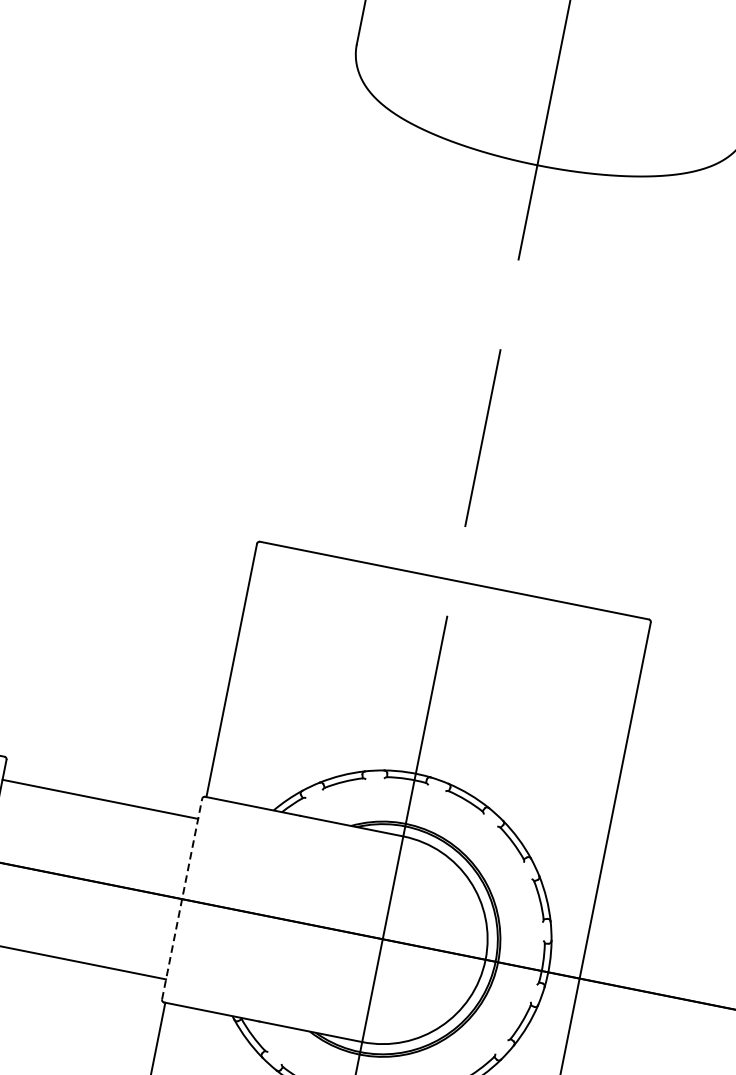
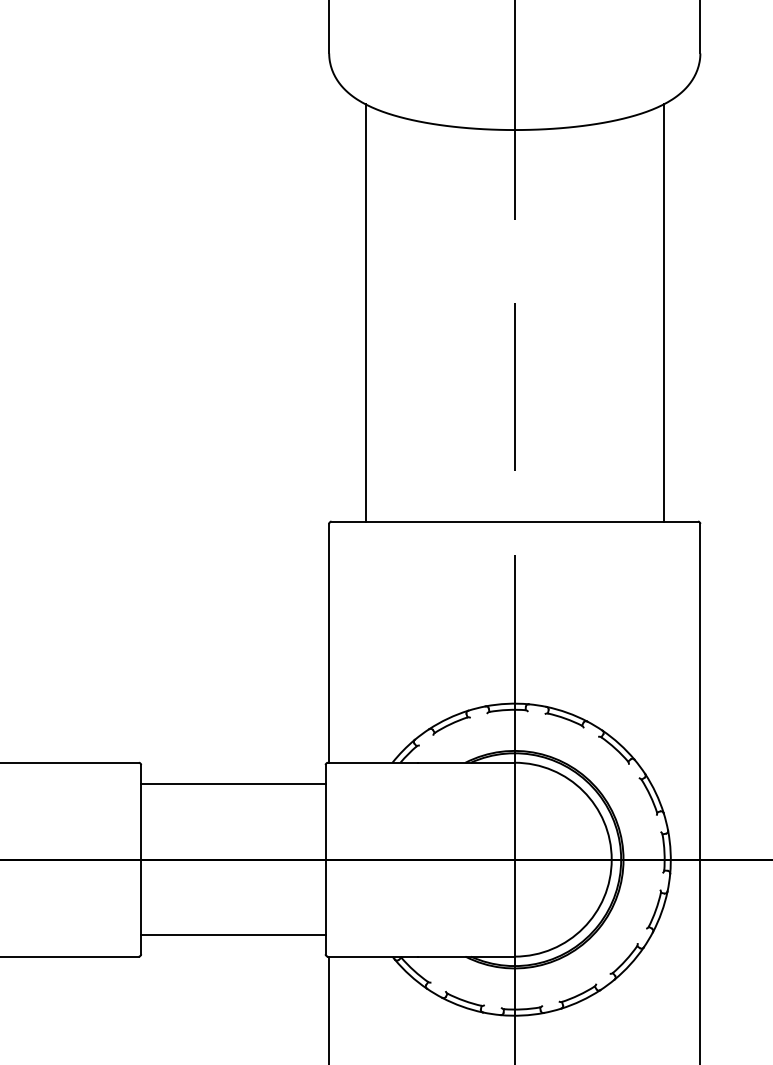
line: (340, 327) -> (365, 312), added
line: (656, 390) -> (663, 312), added
line: (182, 898) -> (325, 859), dashed -> solid

